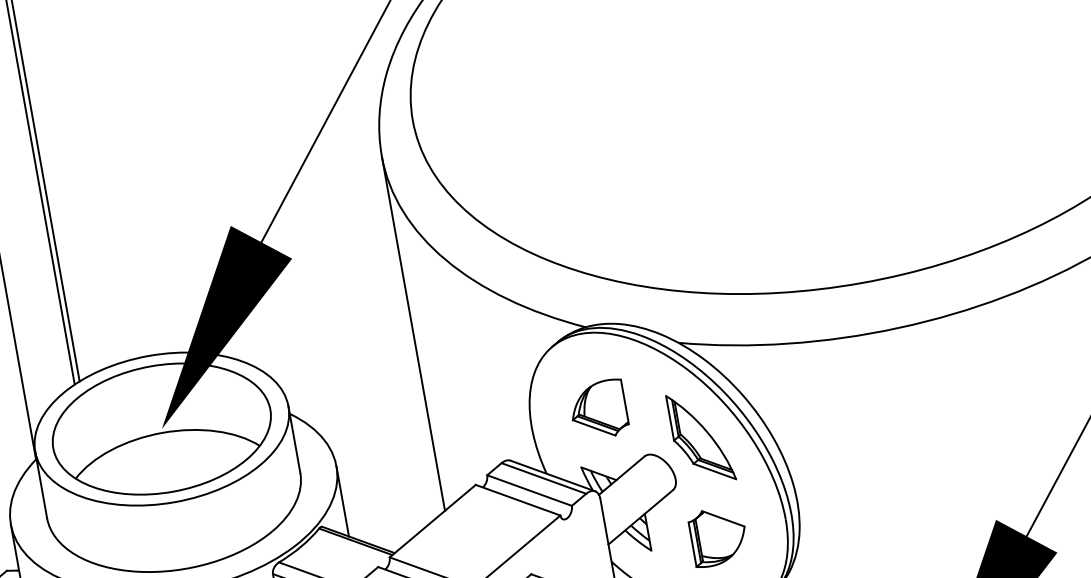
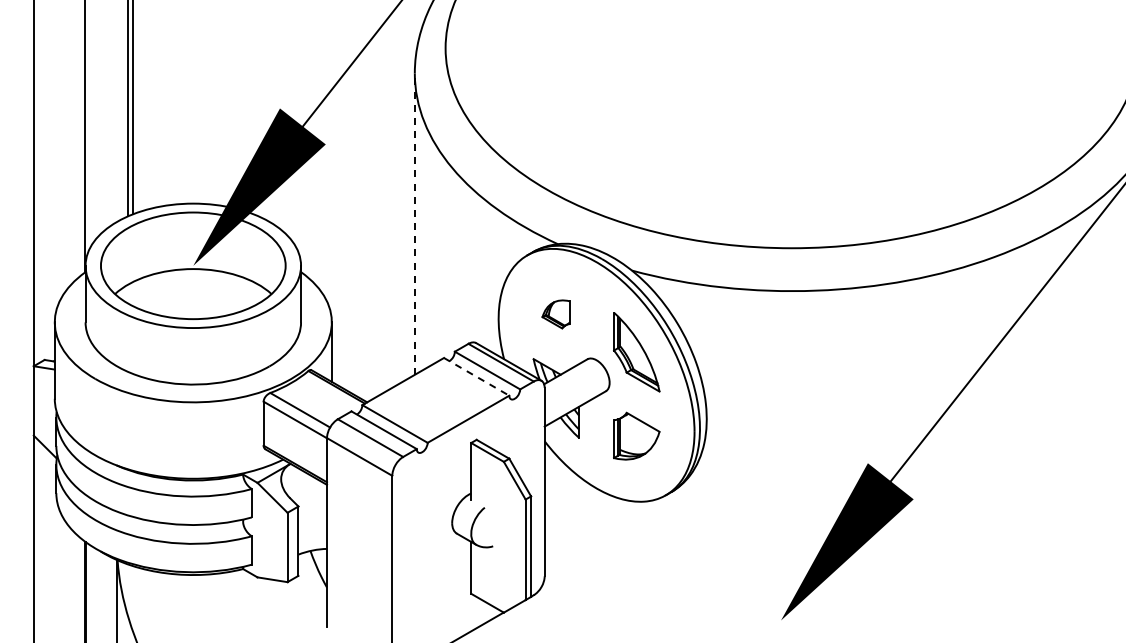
line: (413, 334) -> (414, 224), solid -> dashed
part: (597, 410) -> (555, 314), size x0.6
line: (517, 499) -> (476, 376), solid -> dashed

